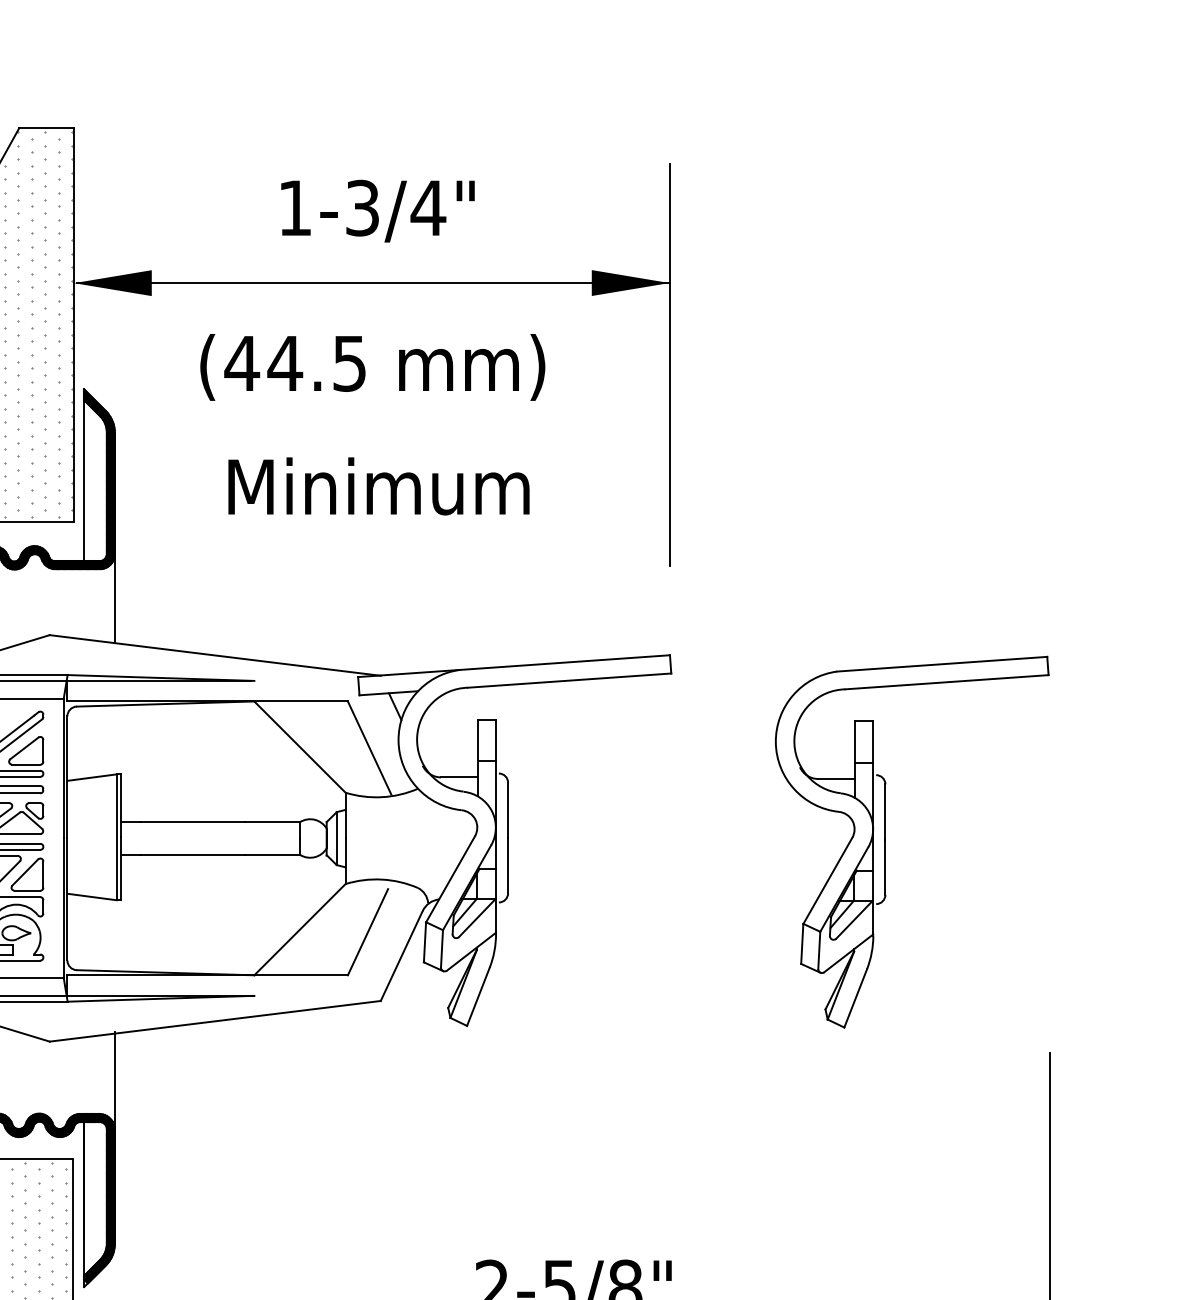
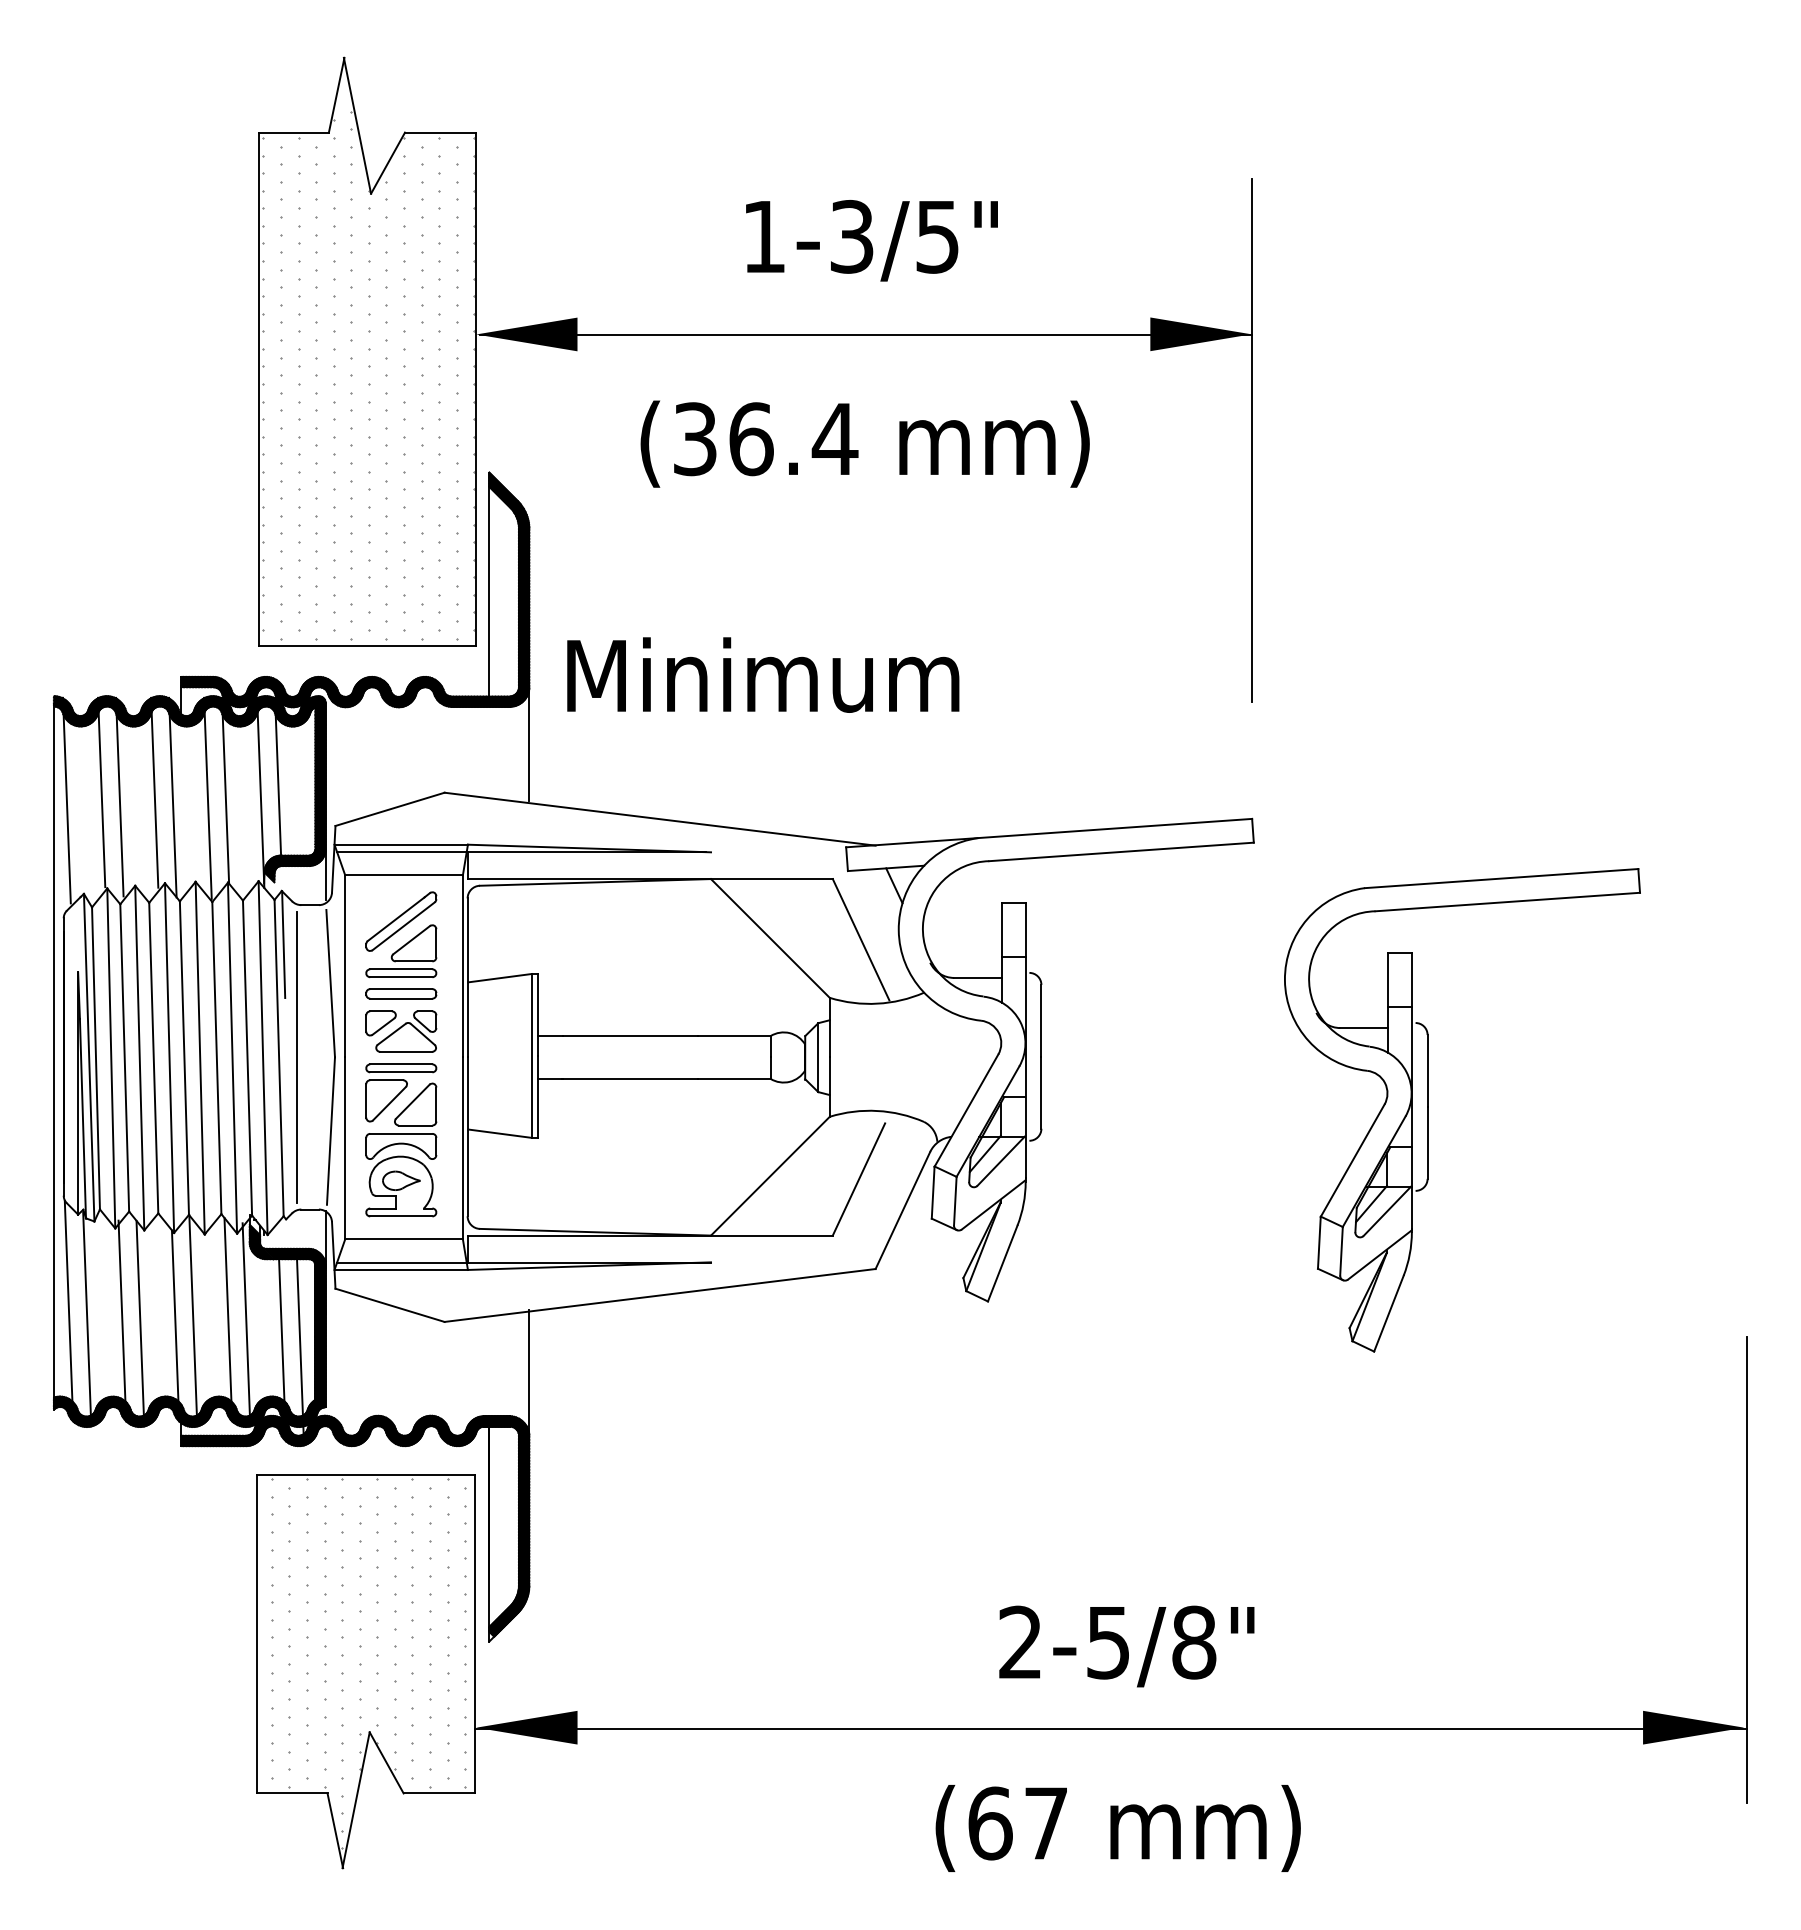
text: (428, 208) -> (937, 237), 1-3/4" -> 1-3/5"
text: (295, 363) -> (764, 439), (44.5 -> (36.4
text: (379, 485) -> (763, 674), moved
part: (886, 842) -> (1428, 1110), moved

